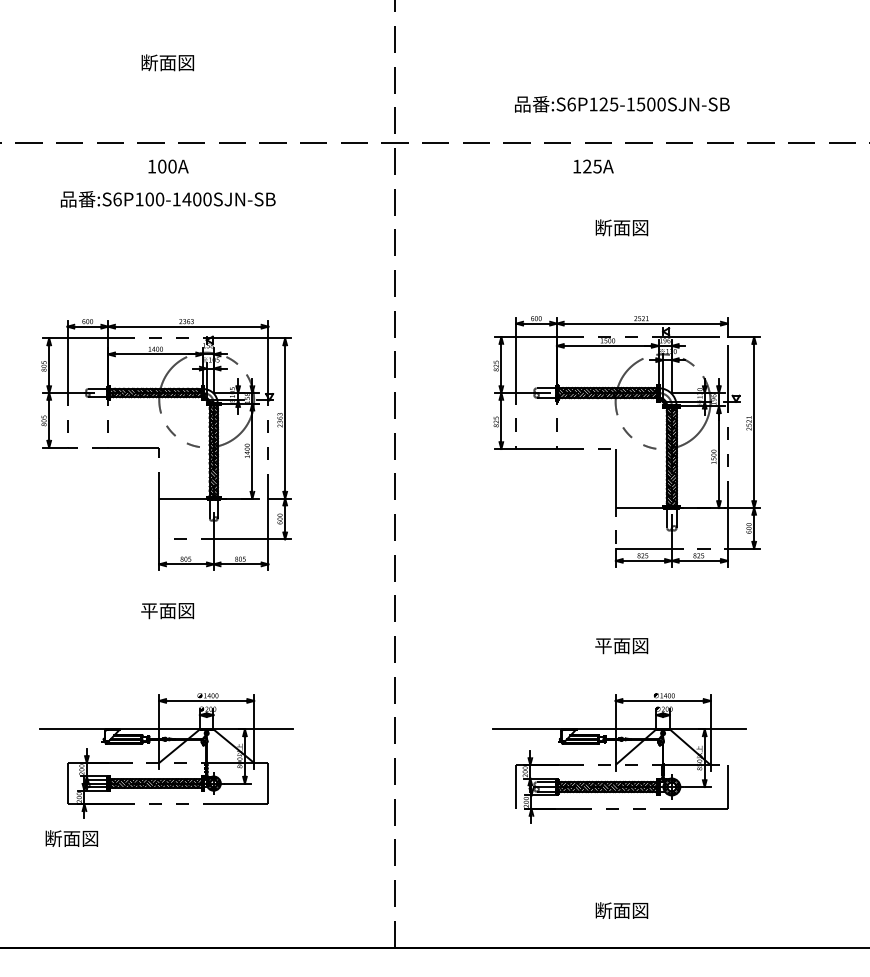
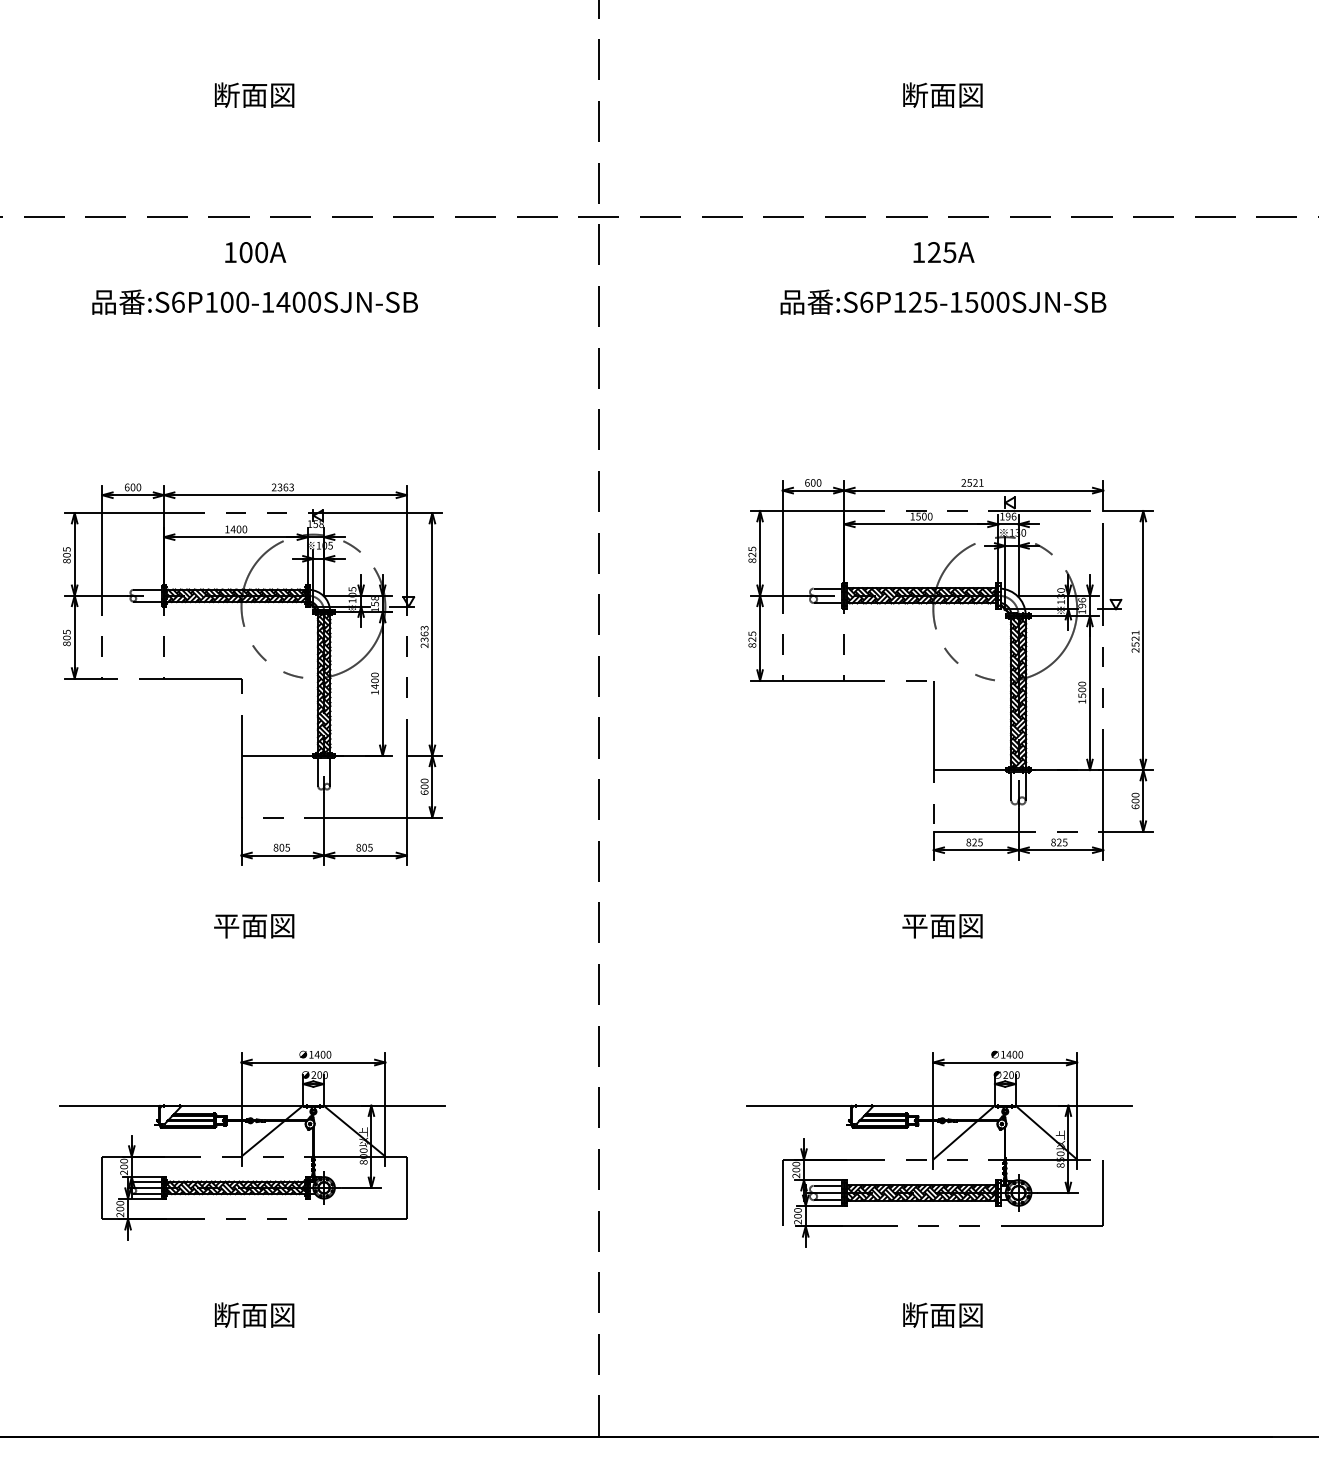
text: (622, 104) -> (943, 302), moved
text: (593, 166) -> (943, 252), moved
text: (621, 227) -> (942, 94), moved
text: (621, 646) -> (942, 926), moved
text: (71, 838) -> (253, 1315), moved
text: (621, 910) -> (942, 1315), moved

